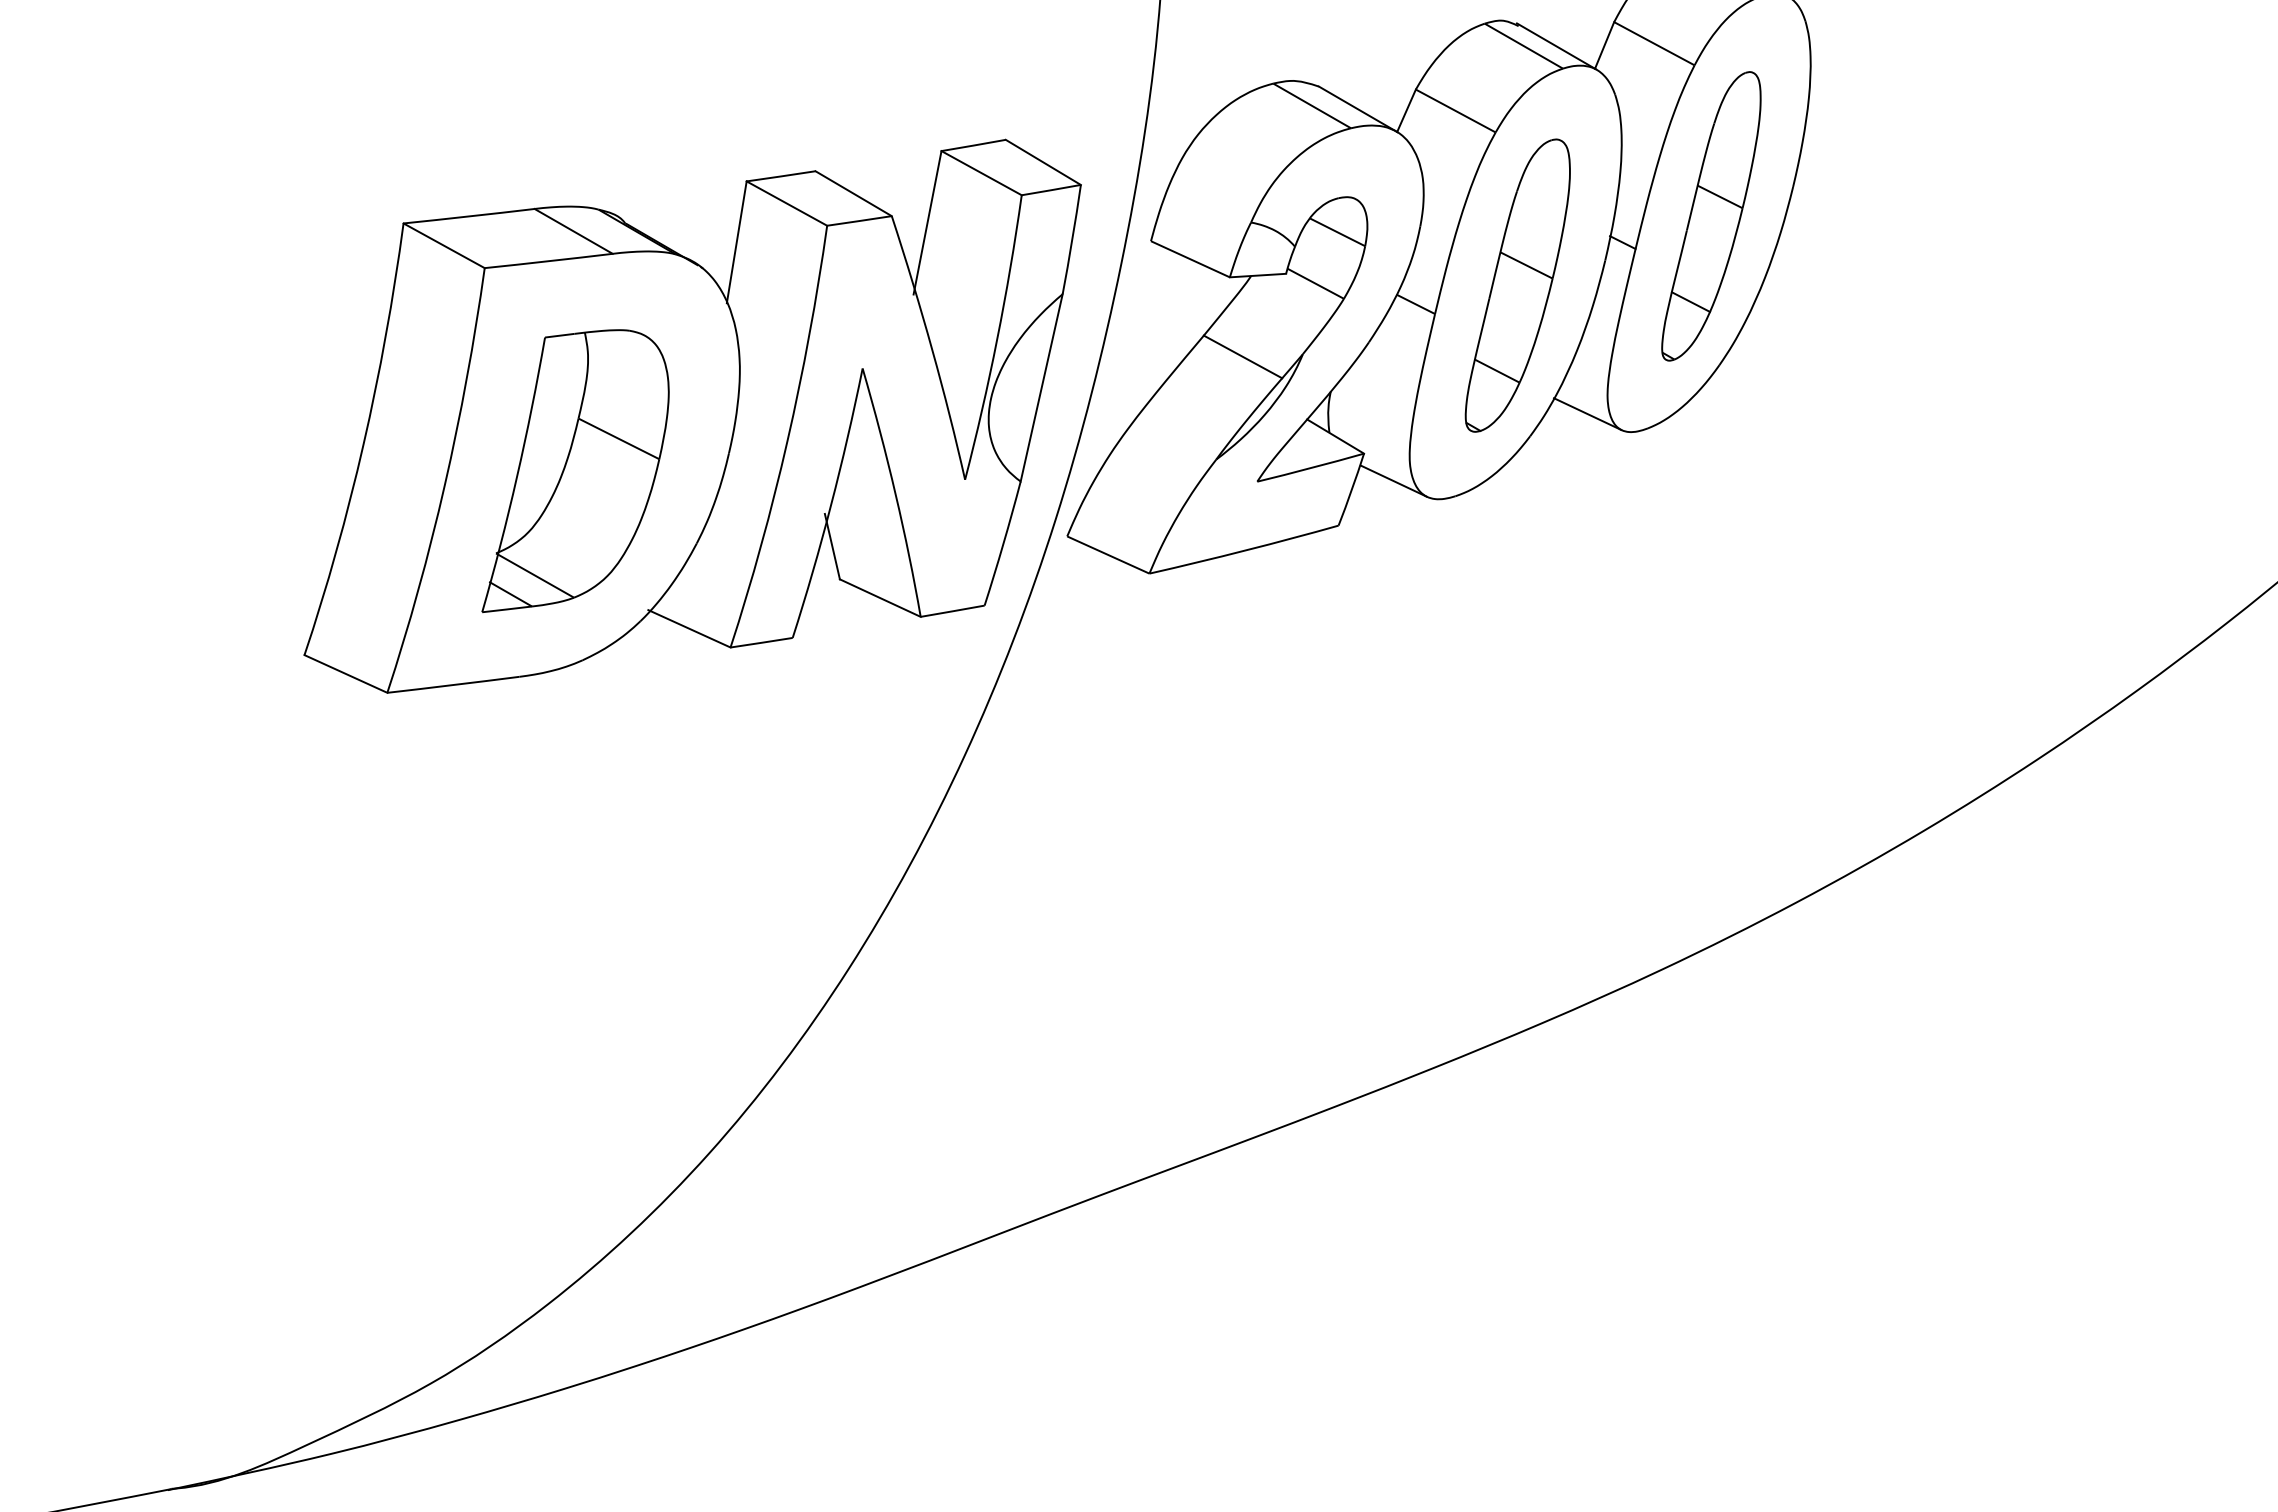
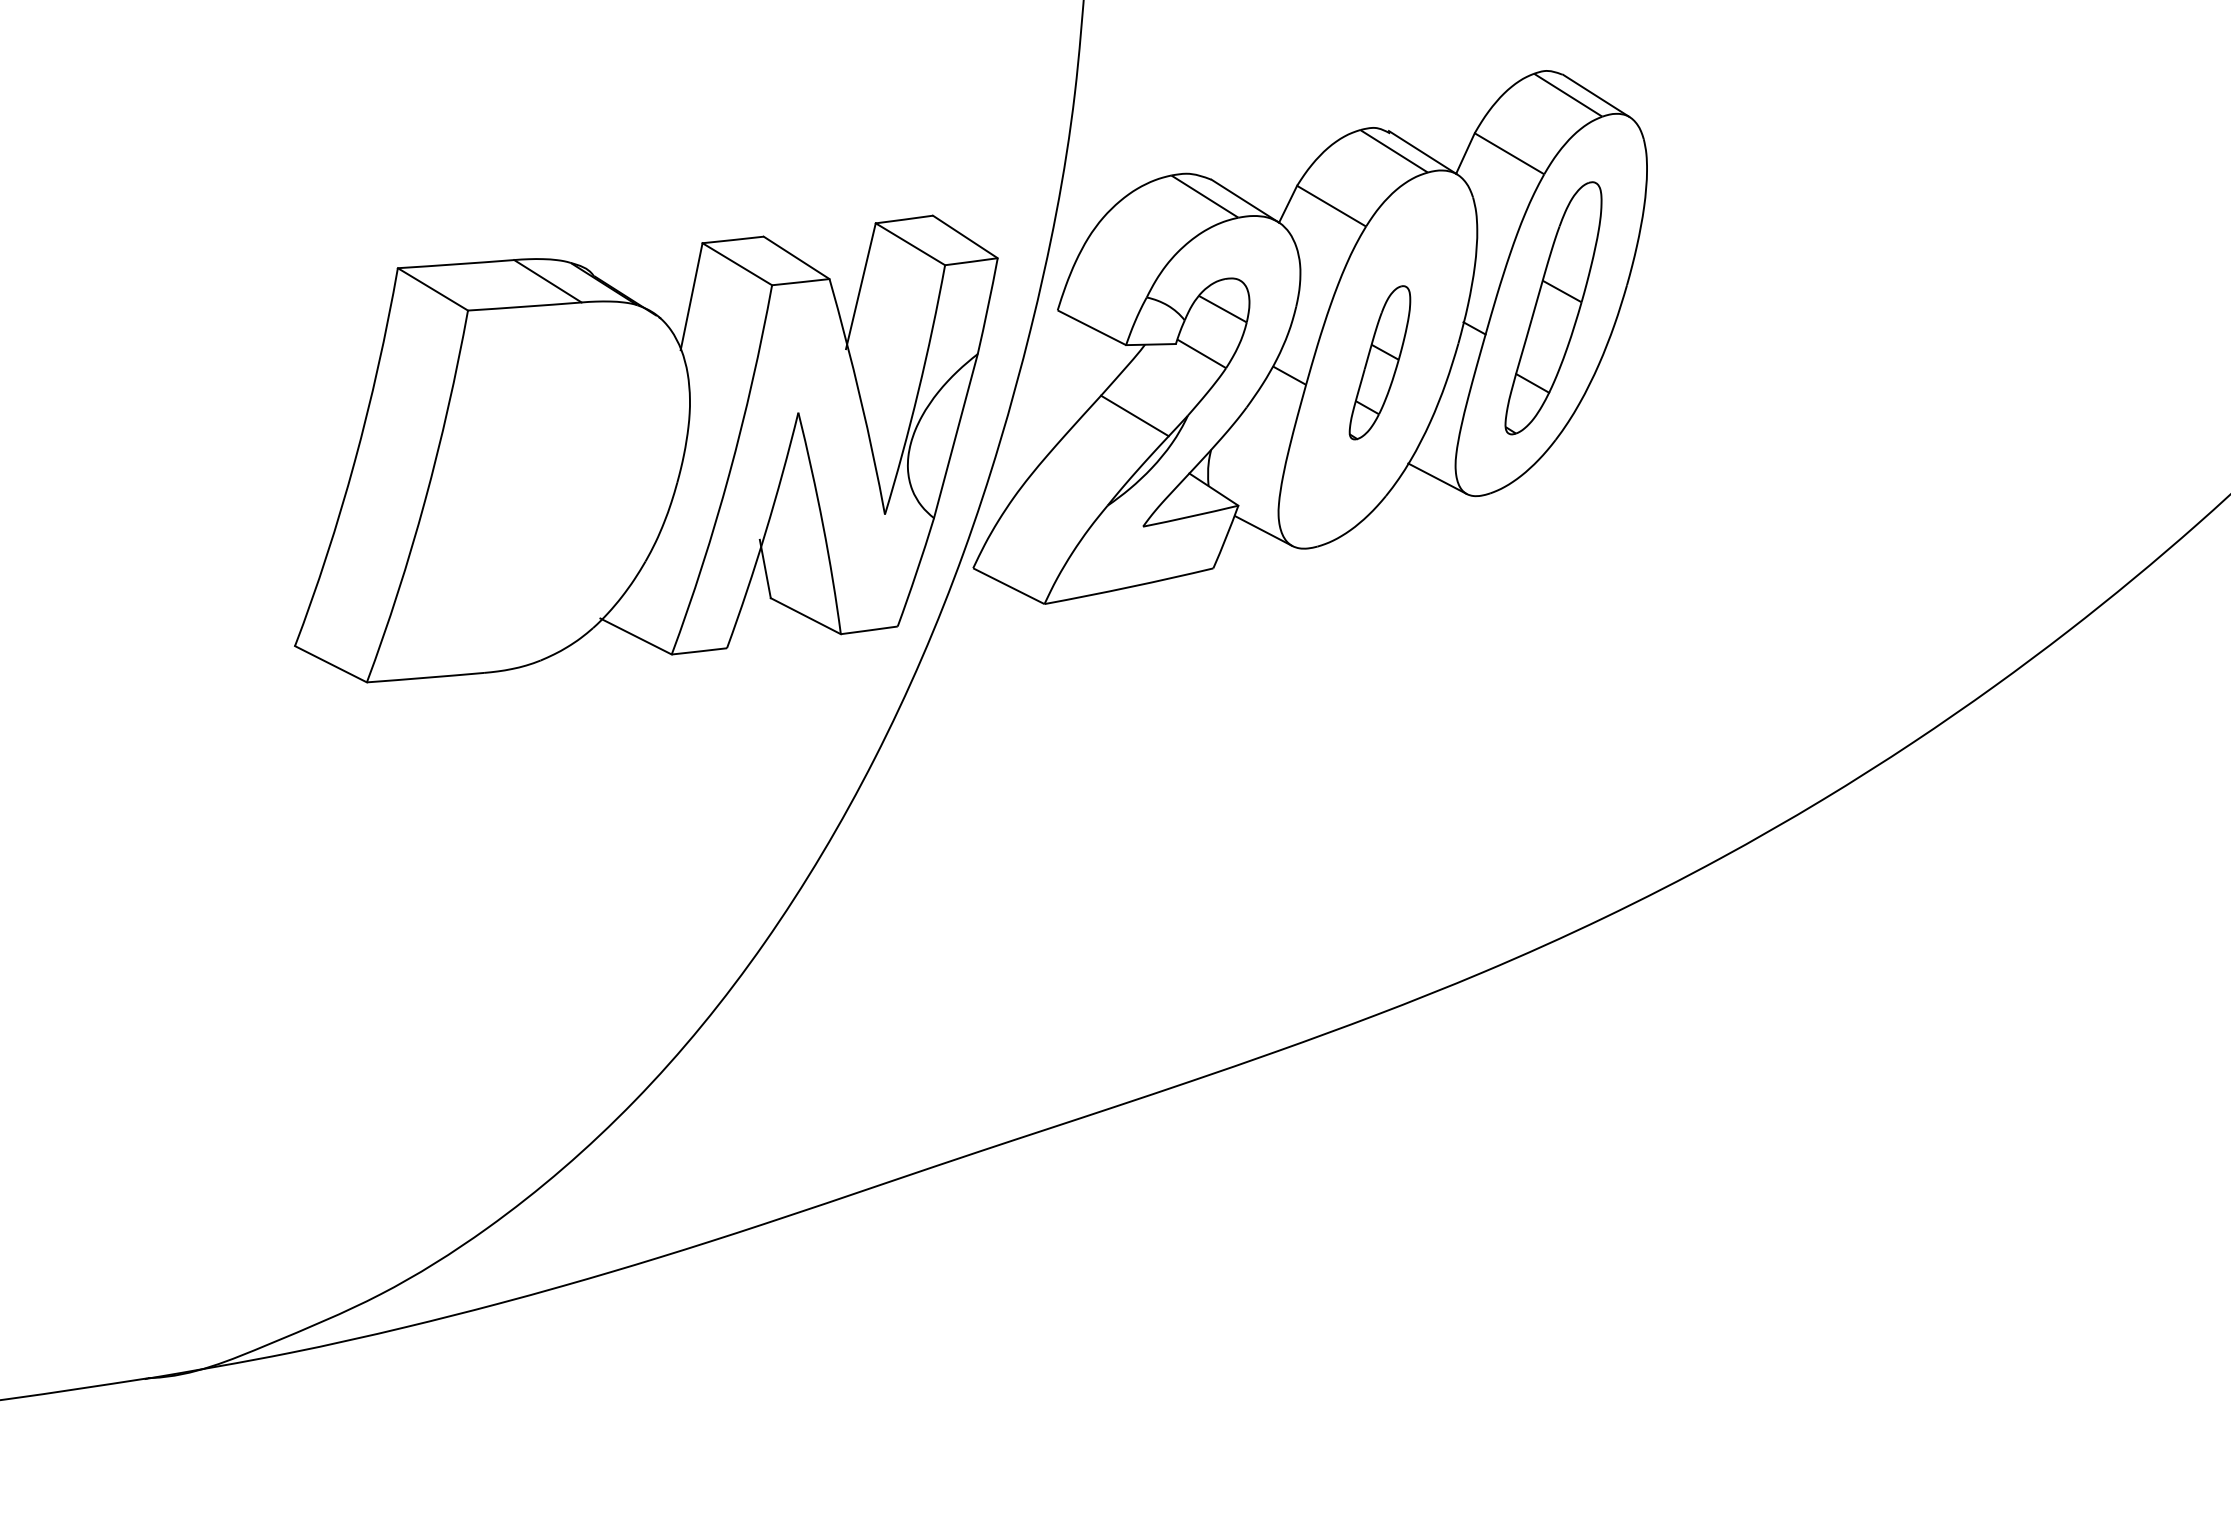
part: (1516, 285) -> (1379, 362), size x0.6
part: (574, 470) -> (540, 492), removed

